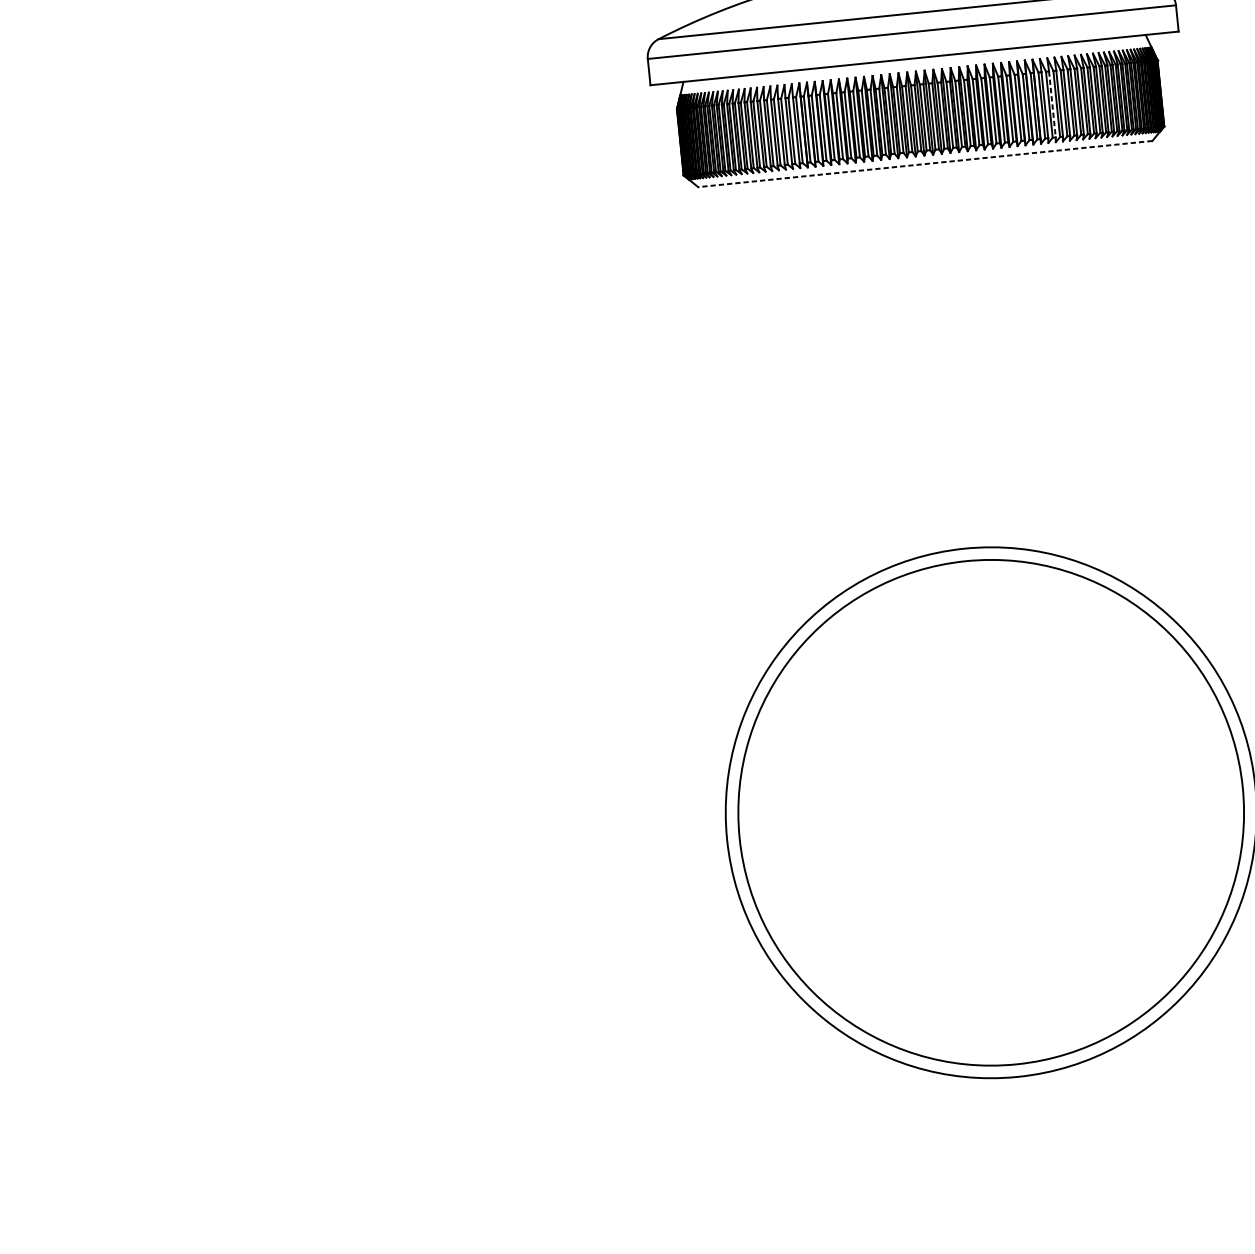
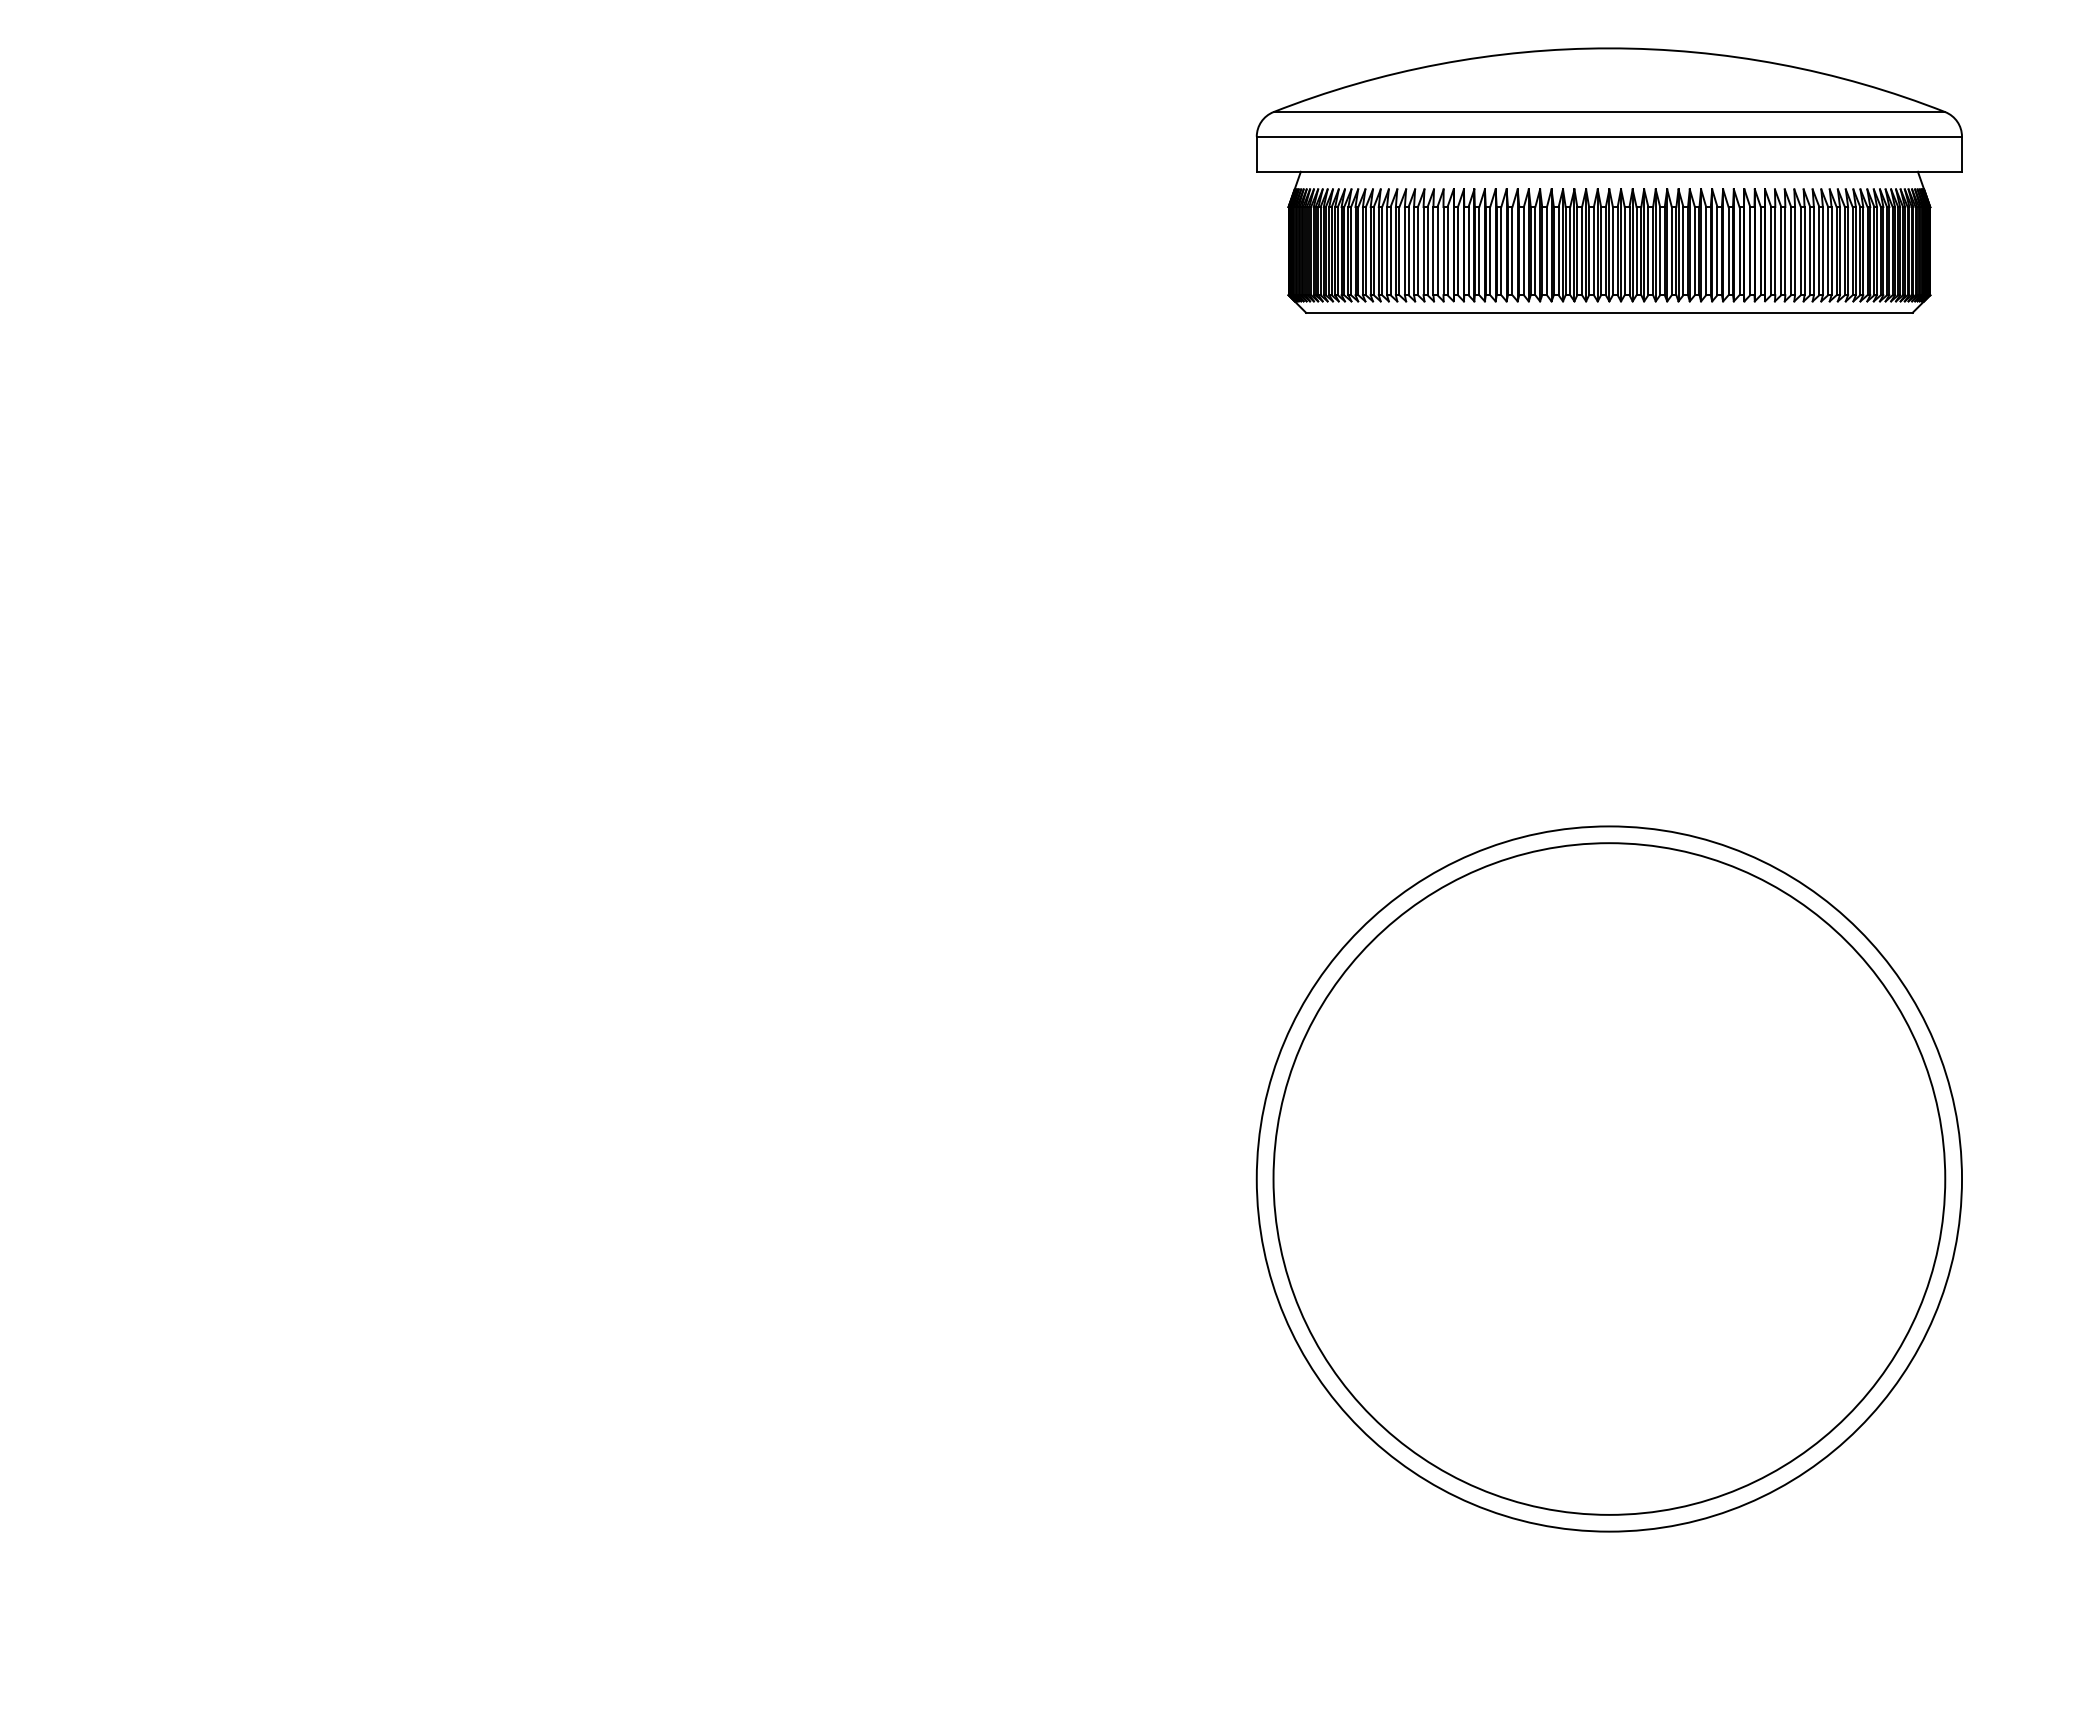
line: (1052, 104) -> (1785, 251), dashed -> solid
line: (924, 163) -> (1608, 312), dashed -> solid

